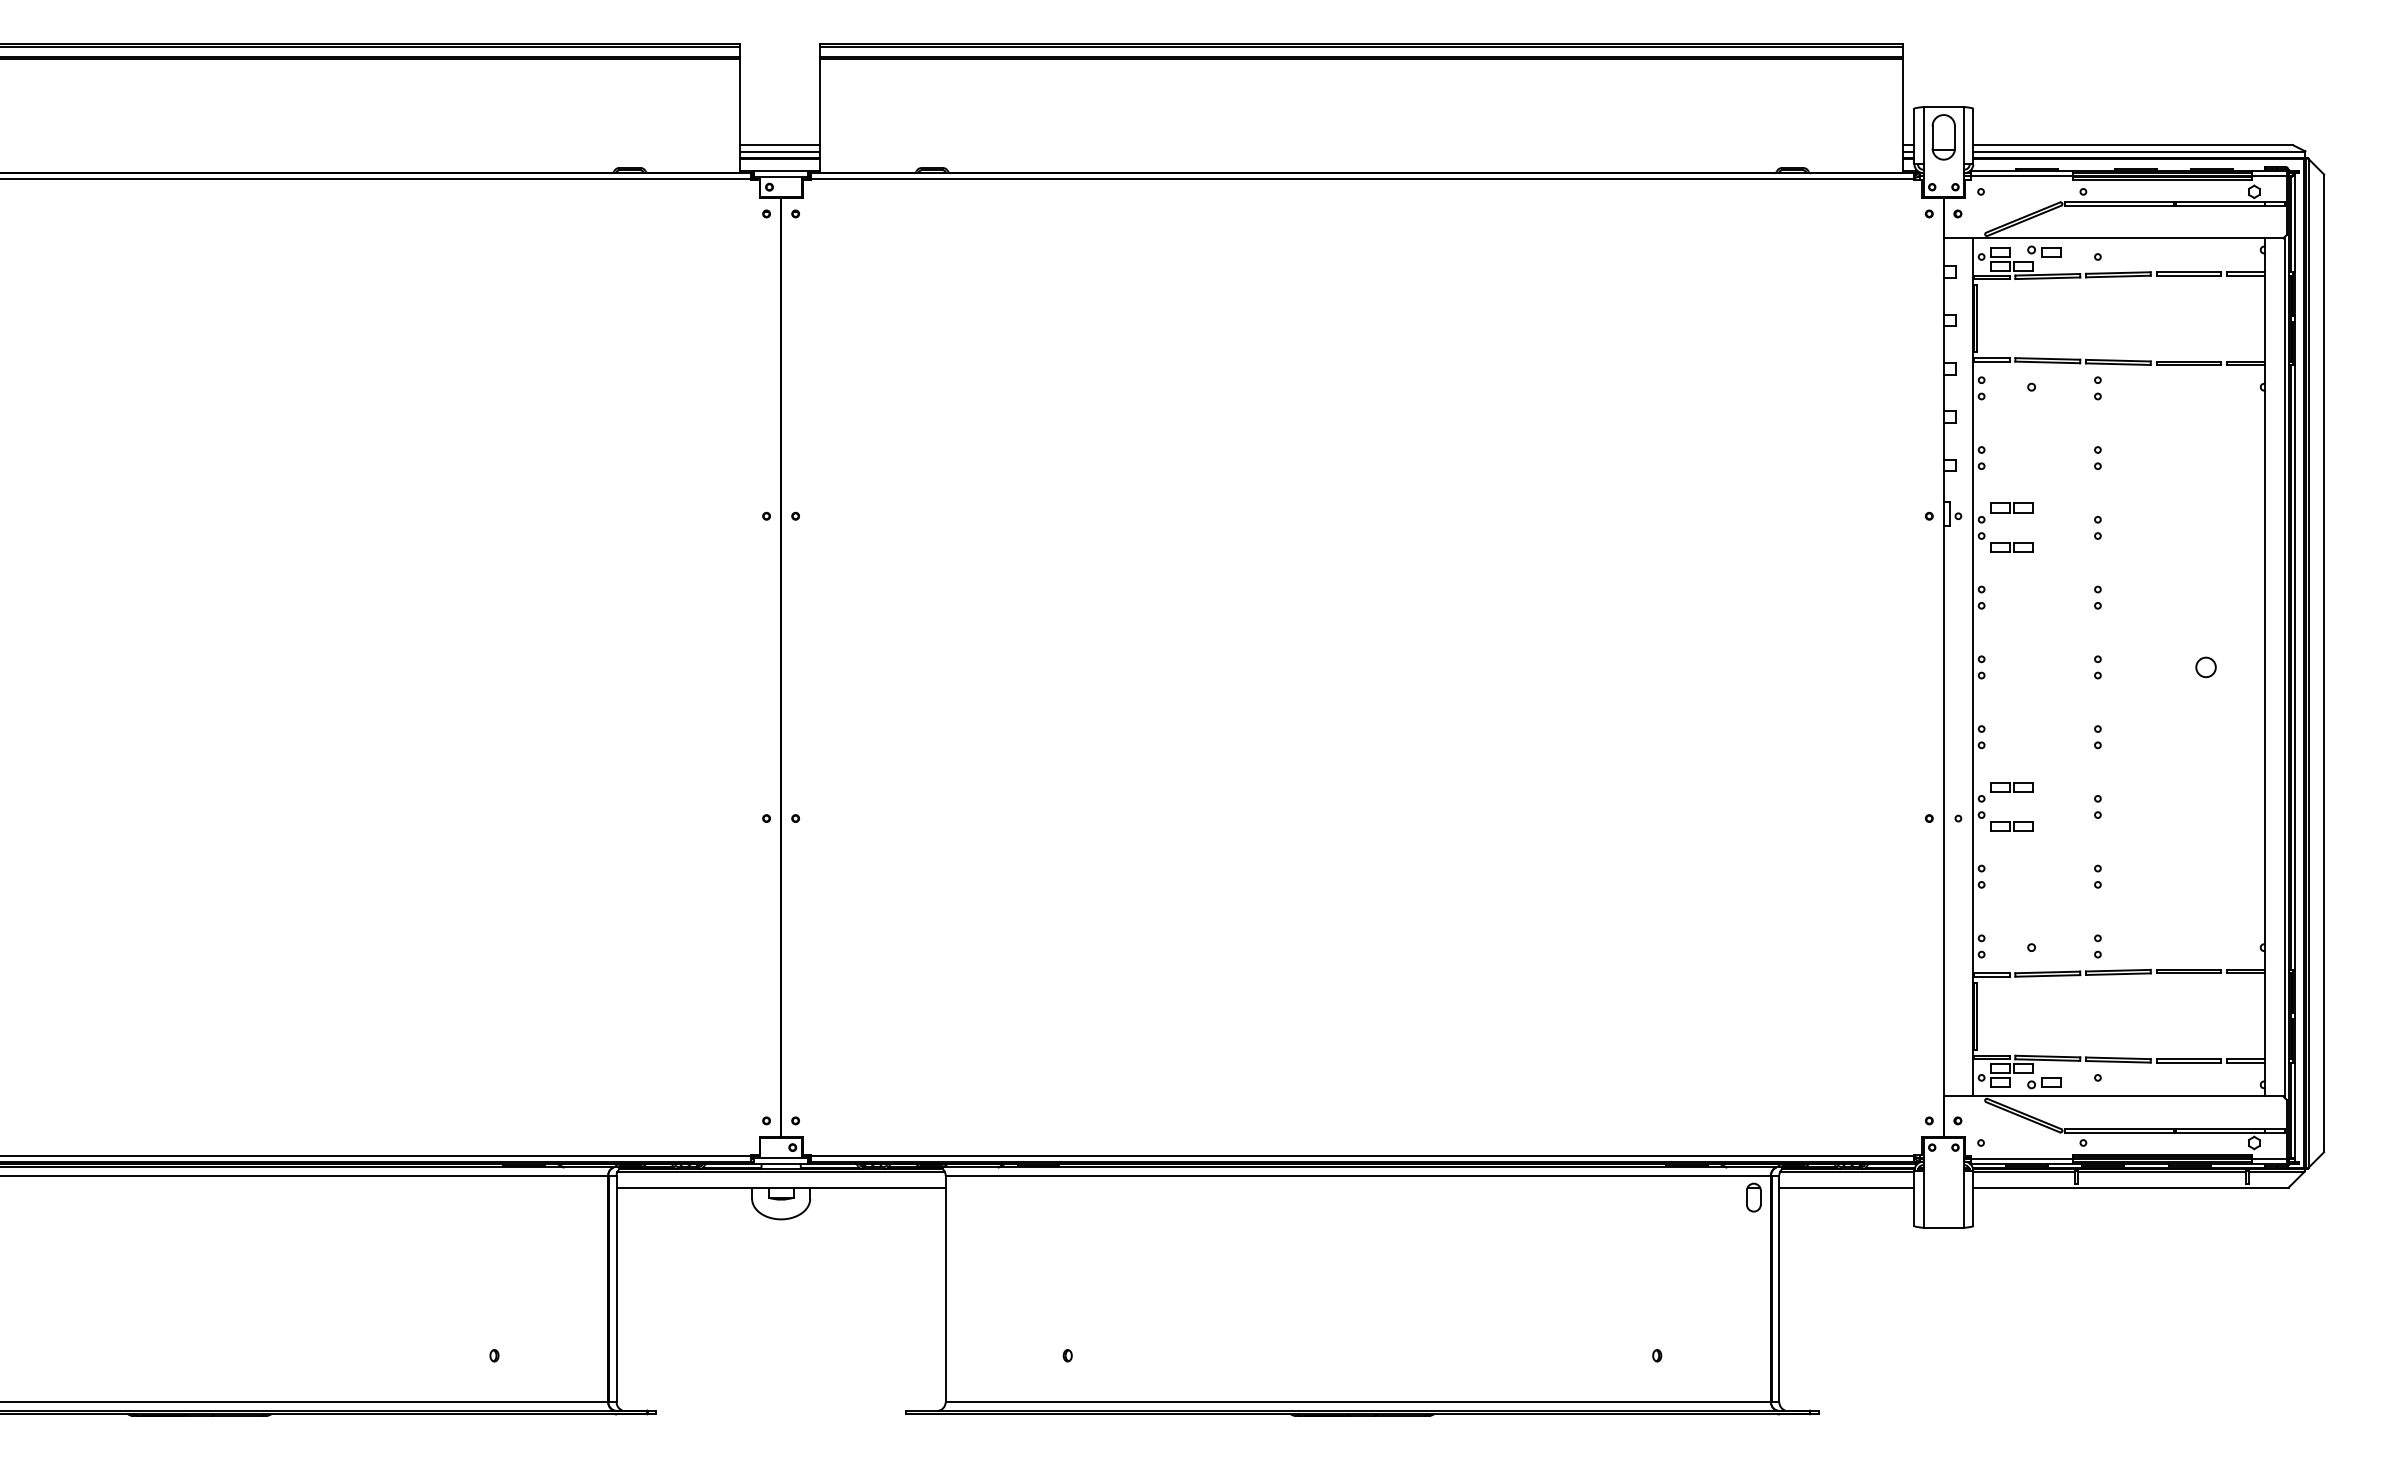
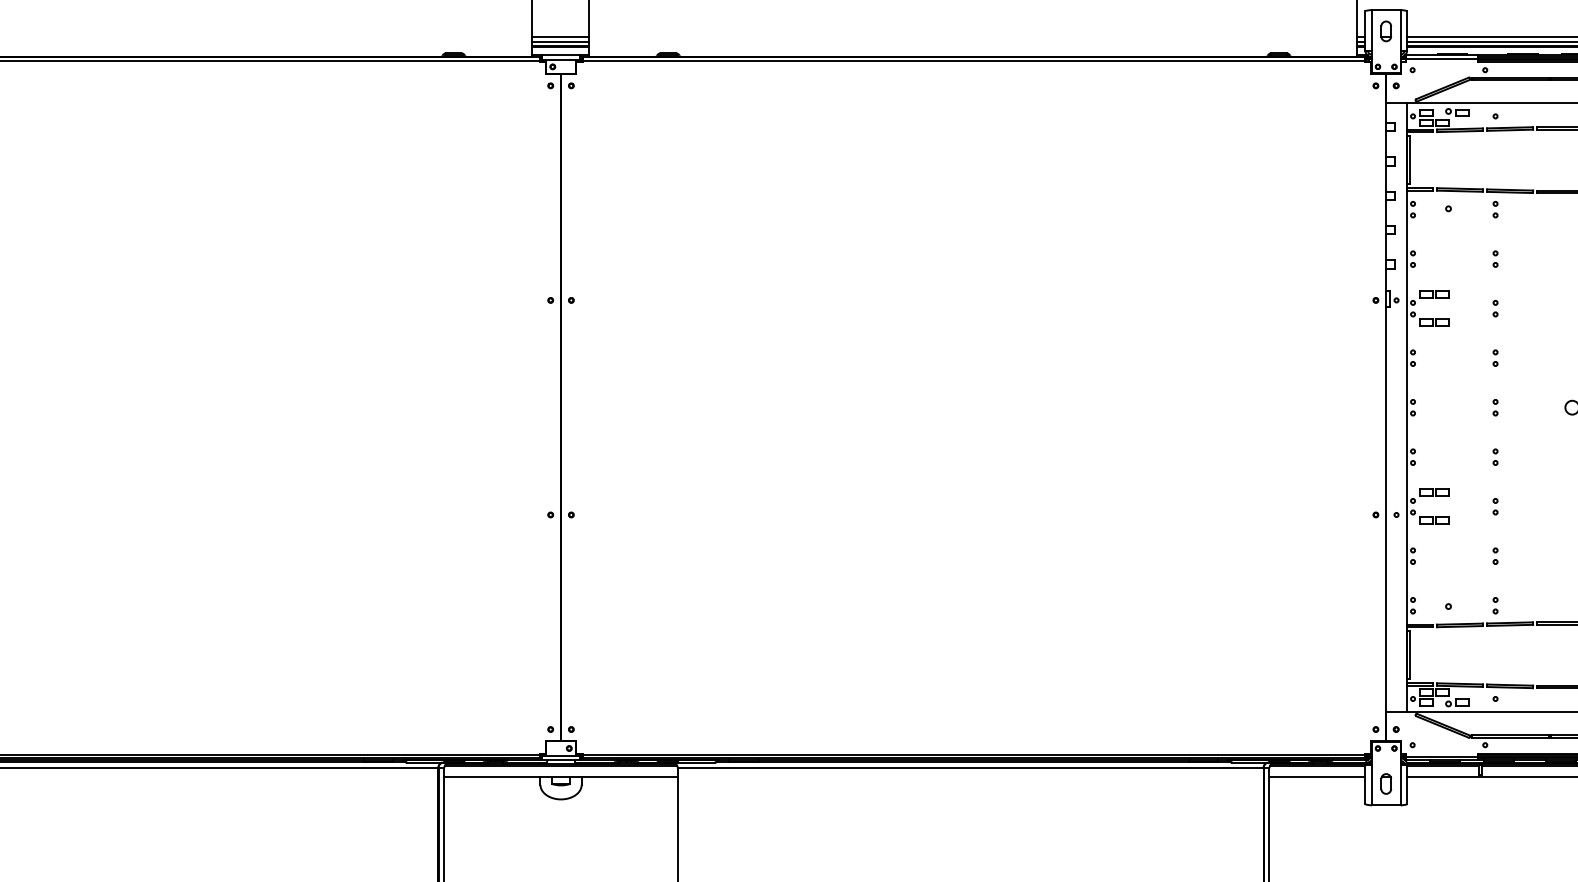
part: (1943, 136) -> (1385, 30), size x0.62
part: (1753, 1197) -> (1385, 783), moved

